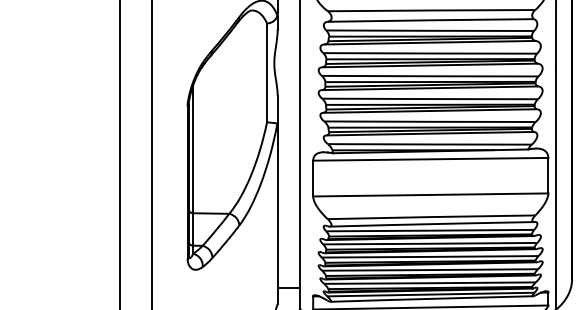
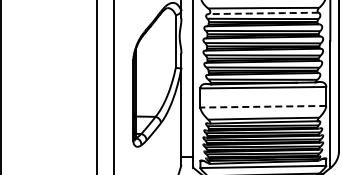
arc: (431, 20) -> (263, 13), solid -> dashed
line: (431, 194) -> (263, 106), solid -> dashed

